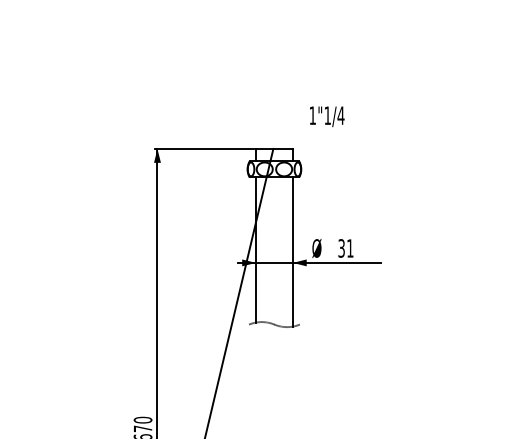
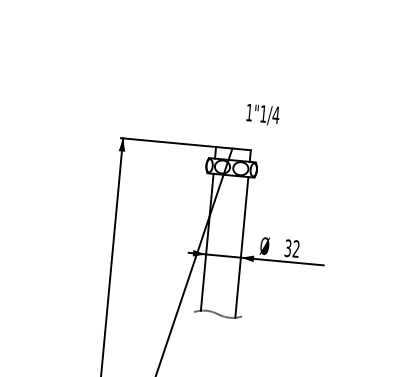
text: (327, 116) -> (263, 114), moved
text: (350, 248) -> (296, 249), 31 -> 32

